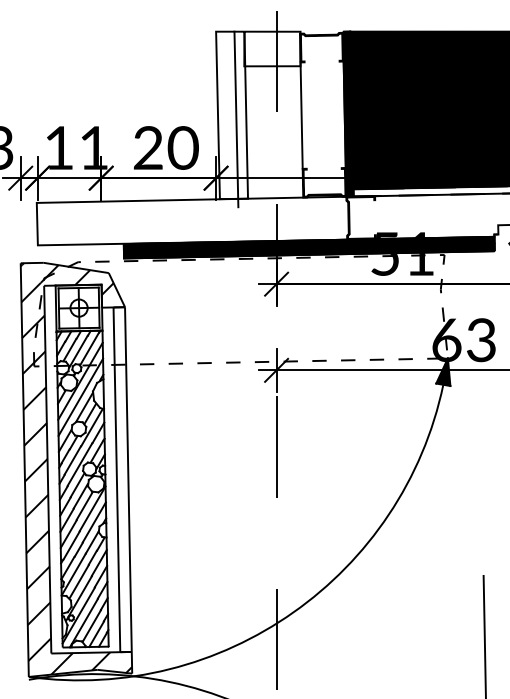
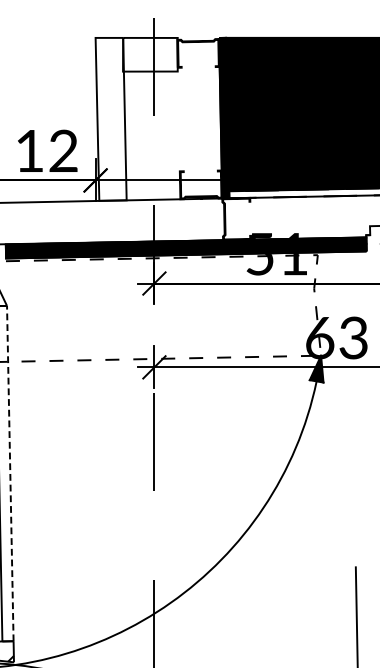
line: (301, 115) -> (178, 119), removed
line: (236, 119) -> (115, 123), removed
text: (165, 147) -> (46, 150), 20 -> 12
line: (128, 479) -> (10, 473), solid -> dashed

